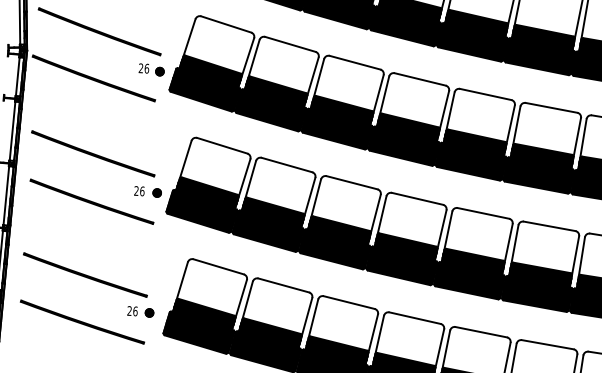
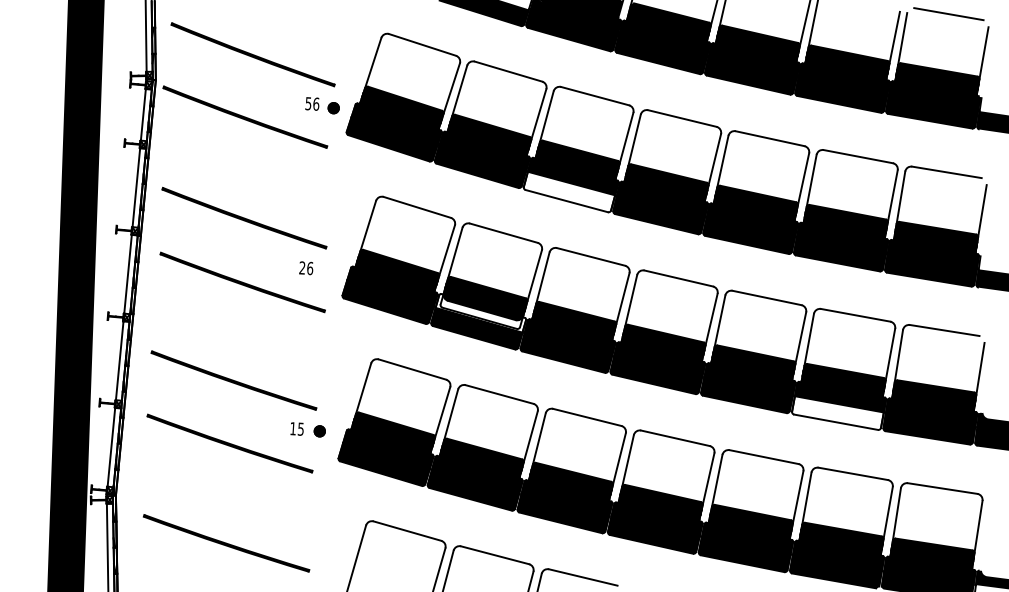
text: (141, 68) -> (308, 103), 26 -> 56
fill: (335, 133) -> (569, 191), removed
part: (156, 192) -> (329, 270), removed
fill: (269, 224) -> (480, 312), removed
fill: (536, 298) -> (837, 412), removed
text: (132, 310) -> (296, 428), 26 -> 15

